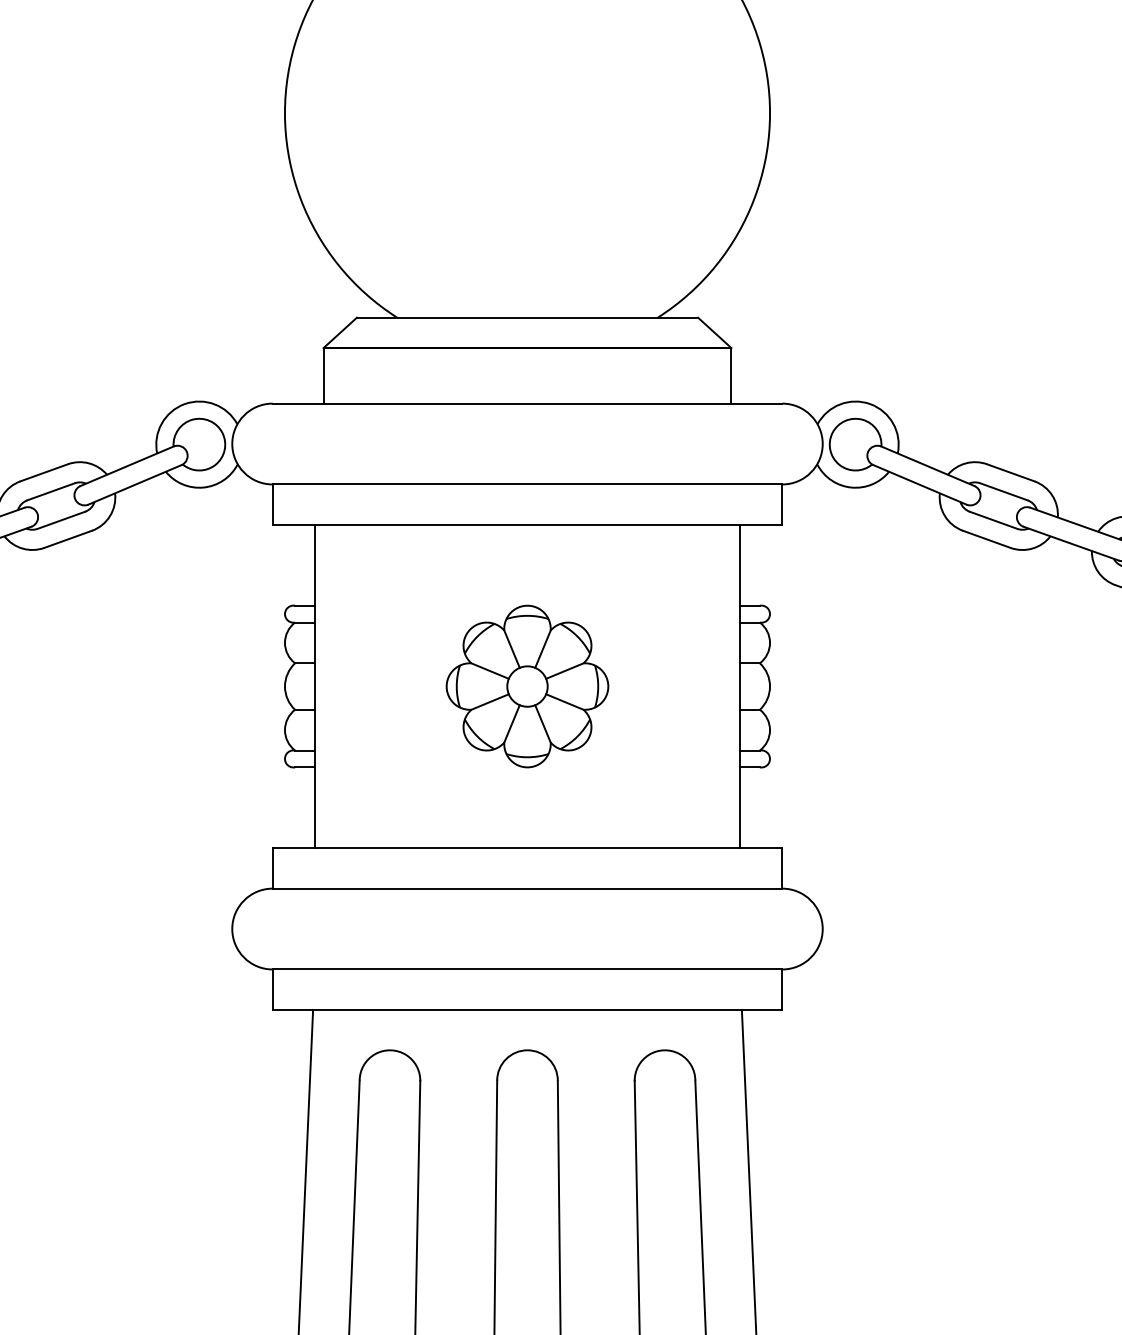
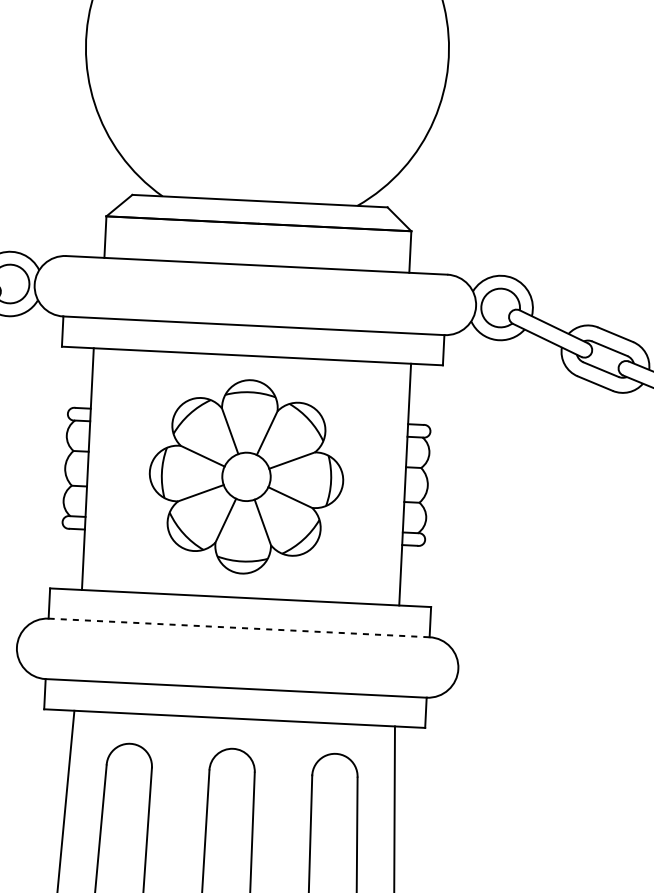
part: (527, 686) -> (246, 476), size x1.6
line: (527, 888) -> (239, 627), solid -> dashed

